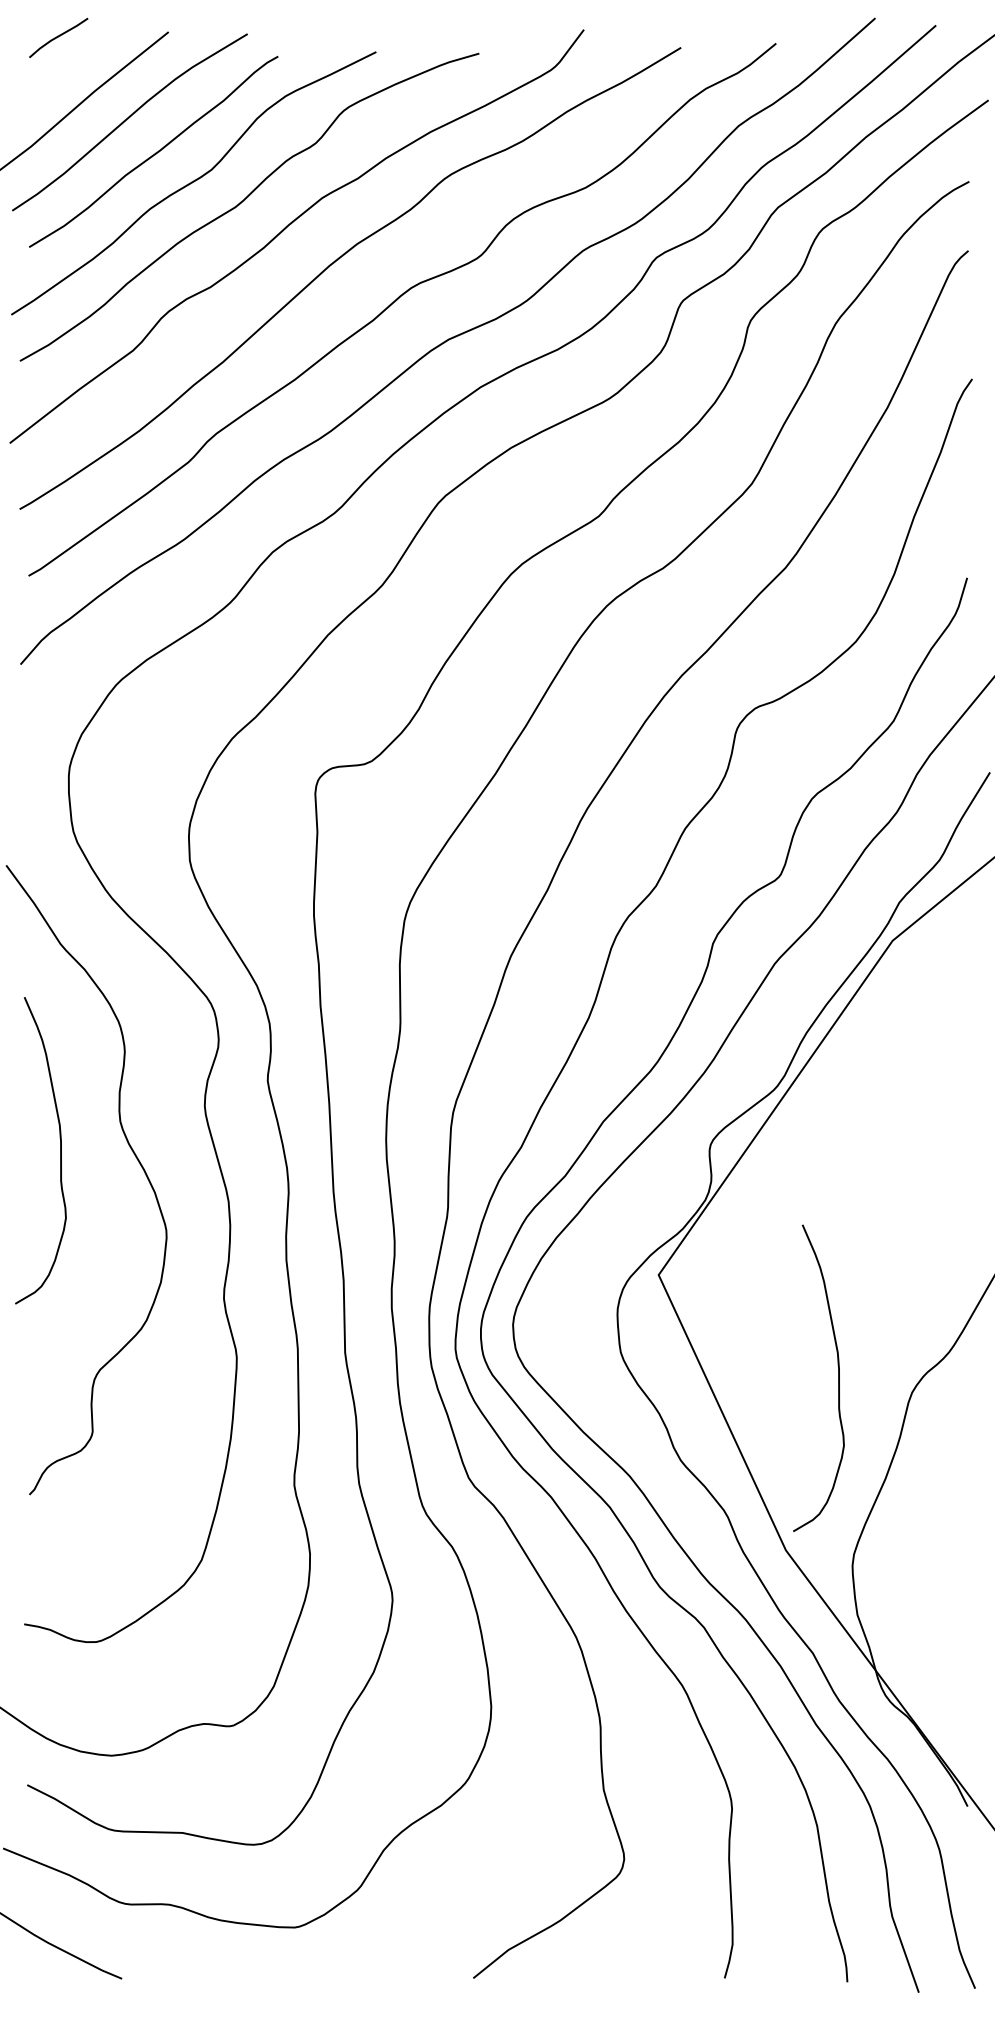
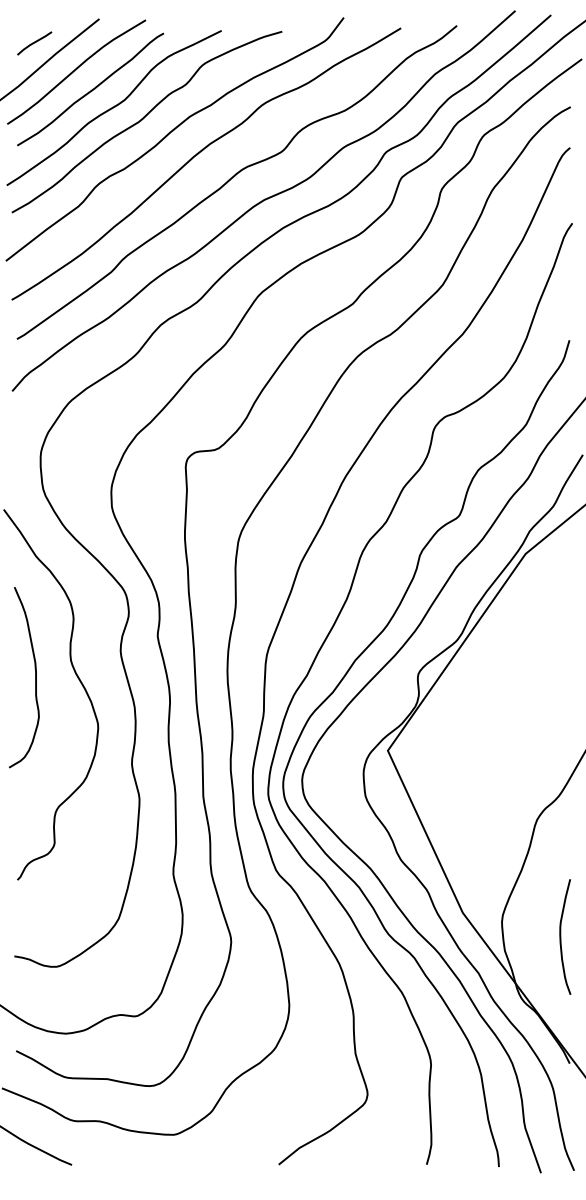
line: (58, 38) -> (34, 43), moved
curve: (838, 1378) -> (493, 811), removed
curve: (953, 1590) -> (561, 936), added

